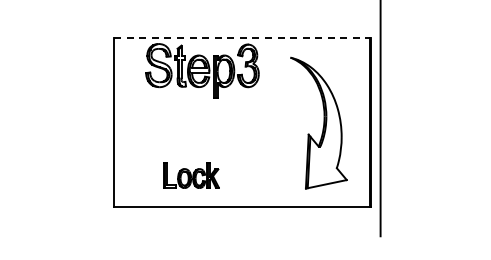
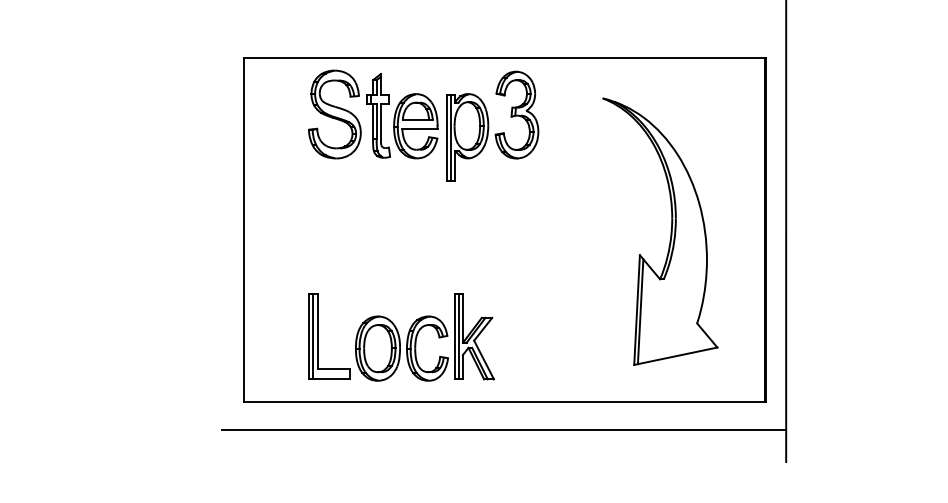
line: (243, 37) -> (507, 57), dashed -> solid
part: (191, 175) -> (401, 338), size x1.67
line: (241, 220) -> (503, 429), added

